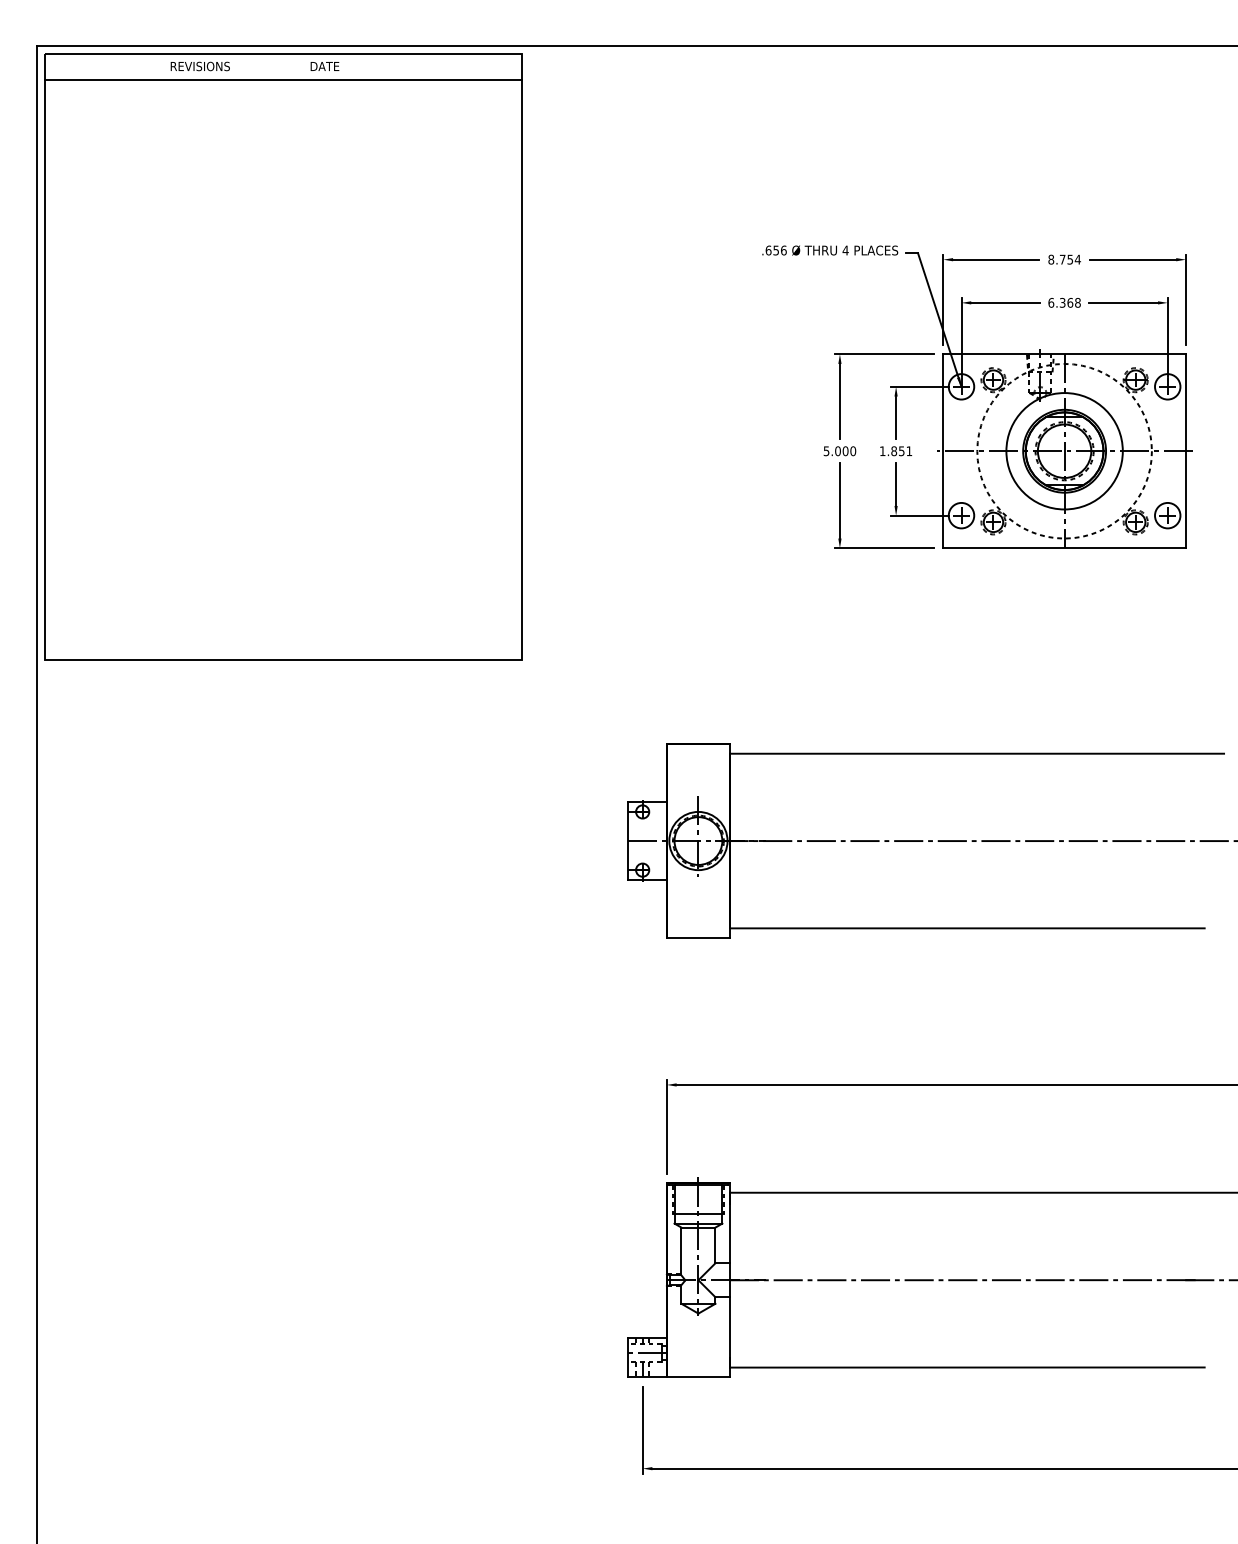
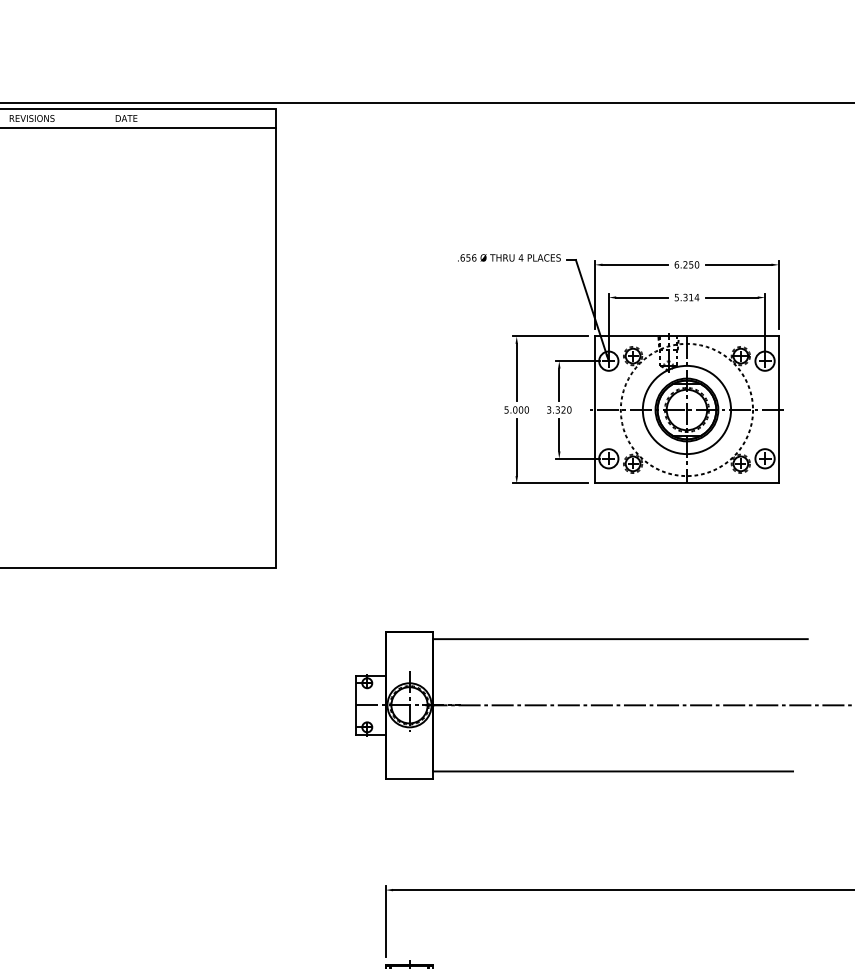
text: (1064, 259) -> (686, 264), 8.754 -> 6.250
text: (1064, 302) -> (686, 297), 6.368 -> 5.314
text: (896, 451) -> (559, 410), 1.851 -> 3.320

